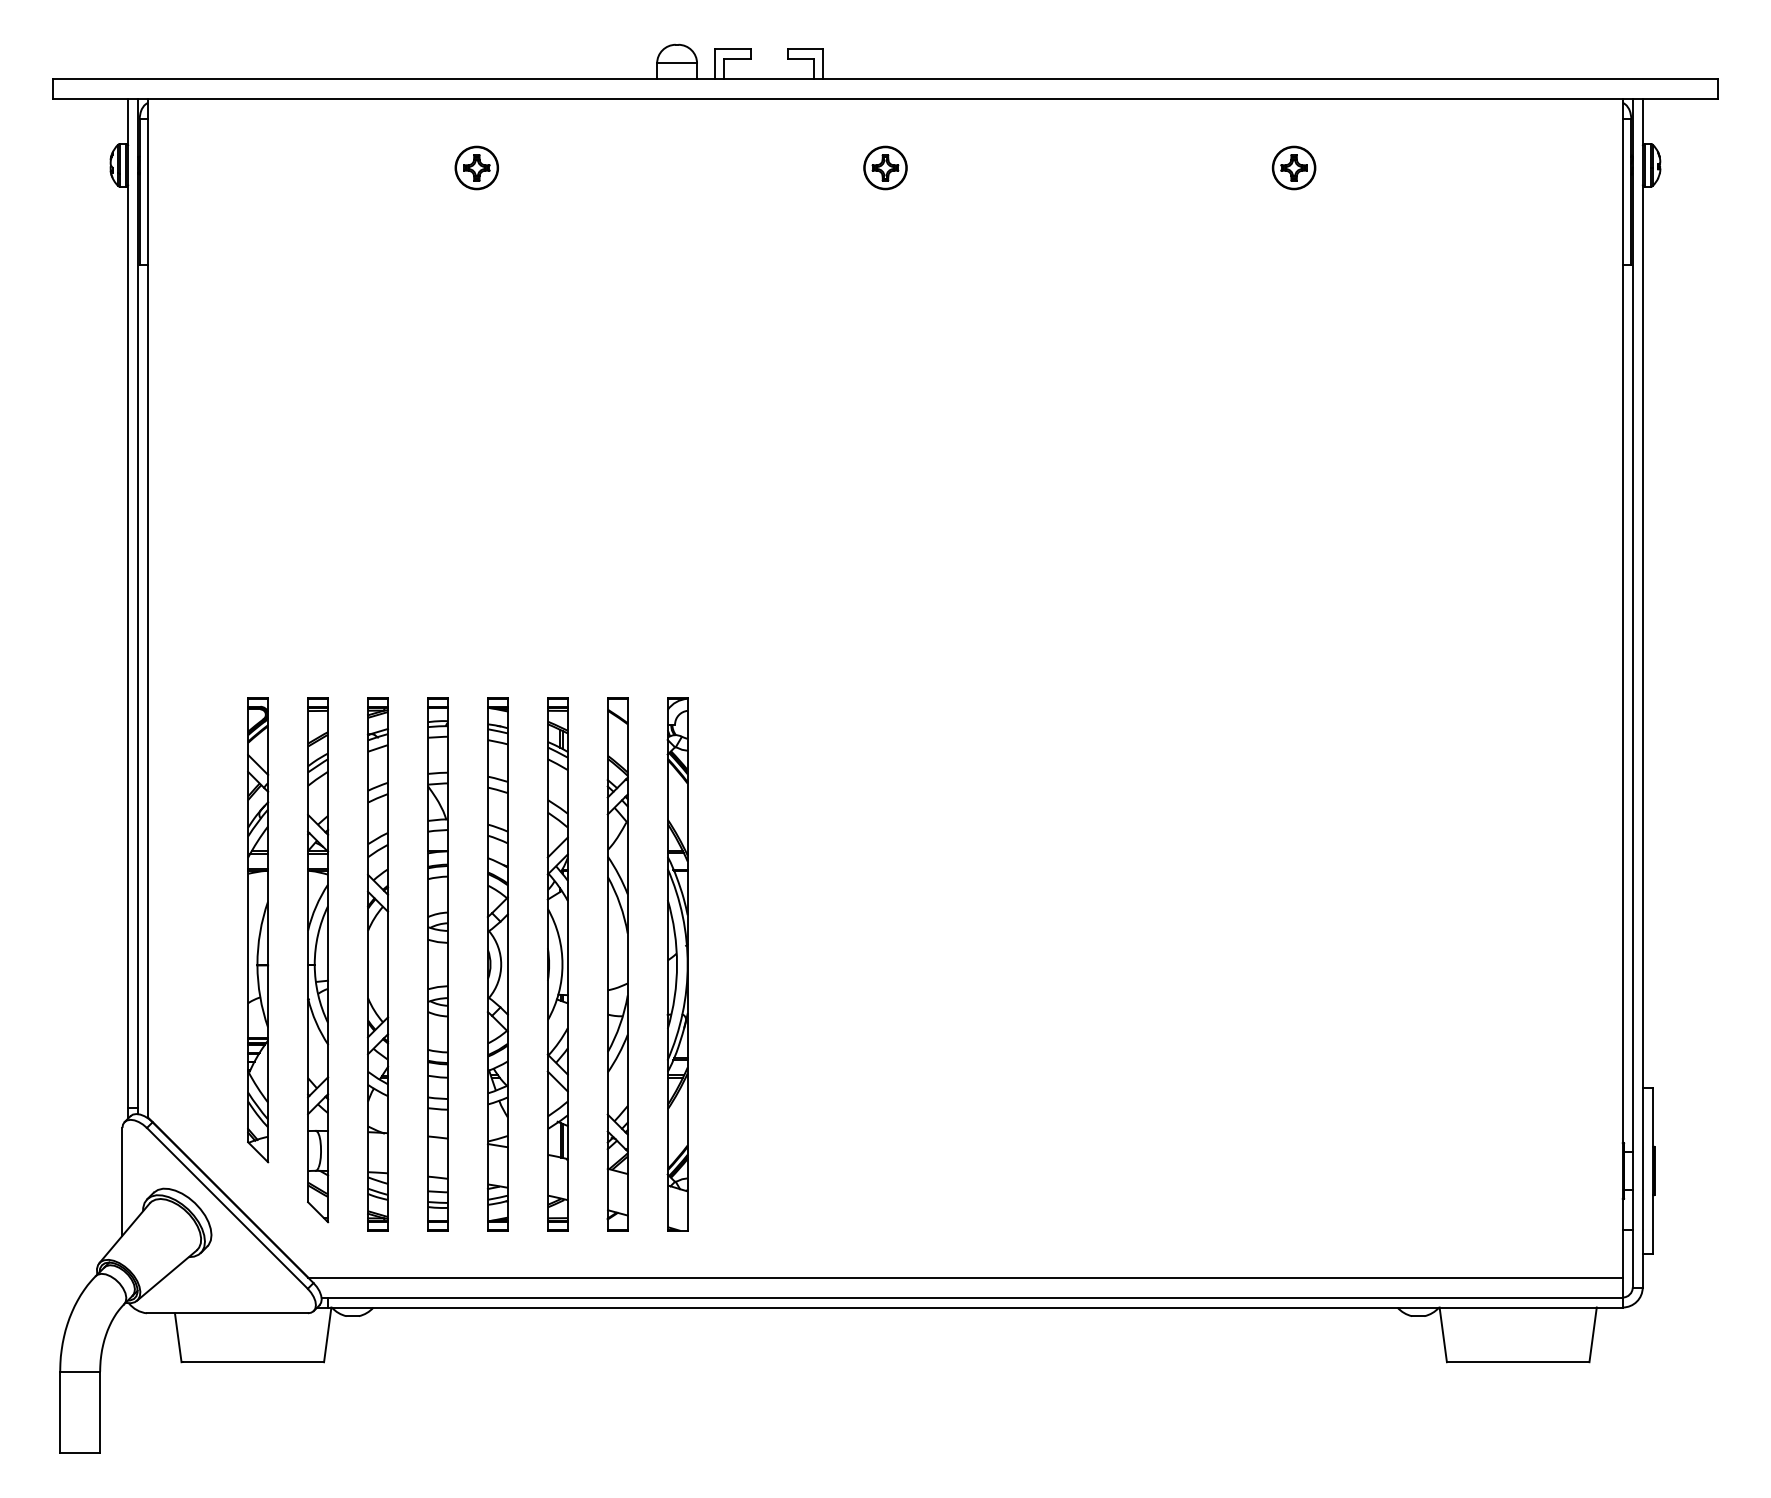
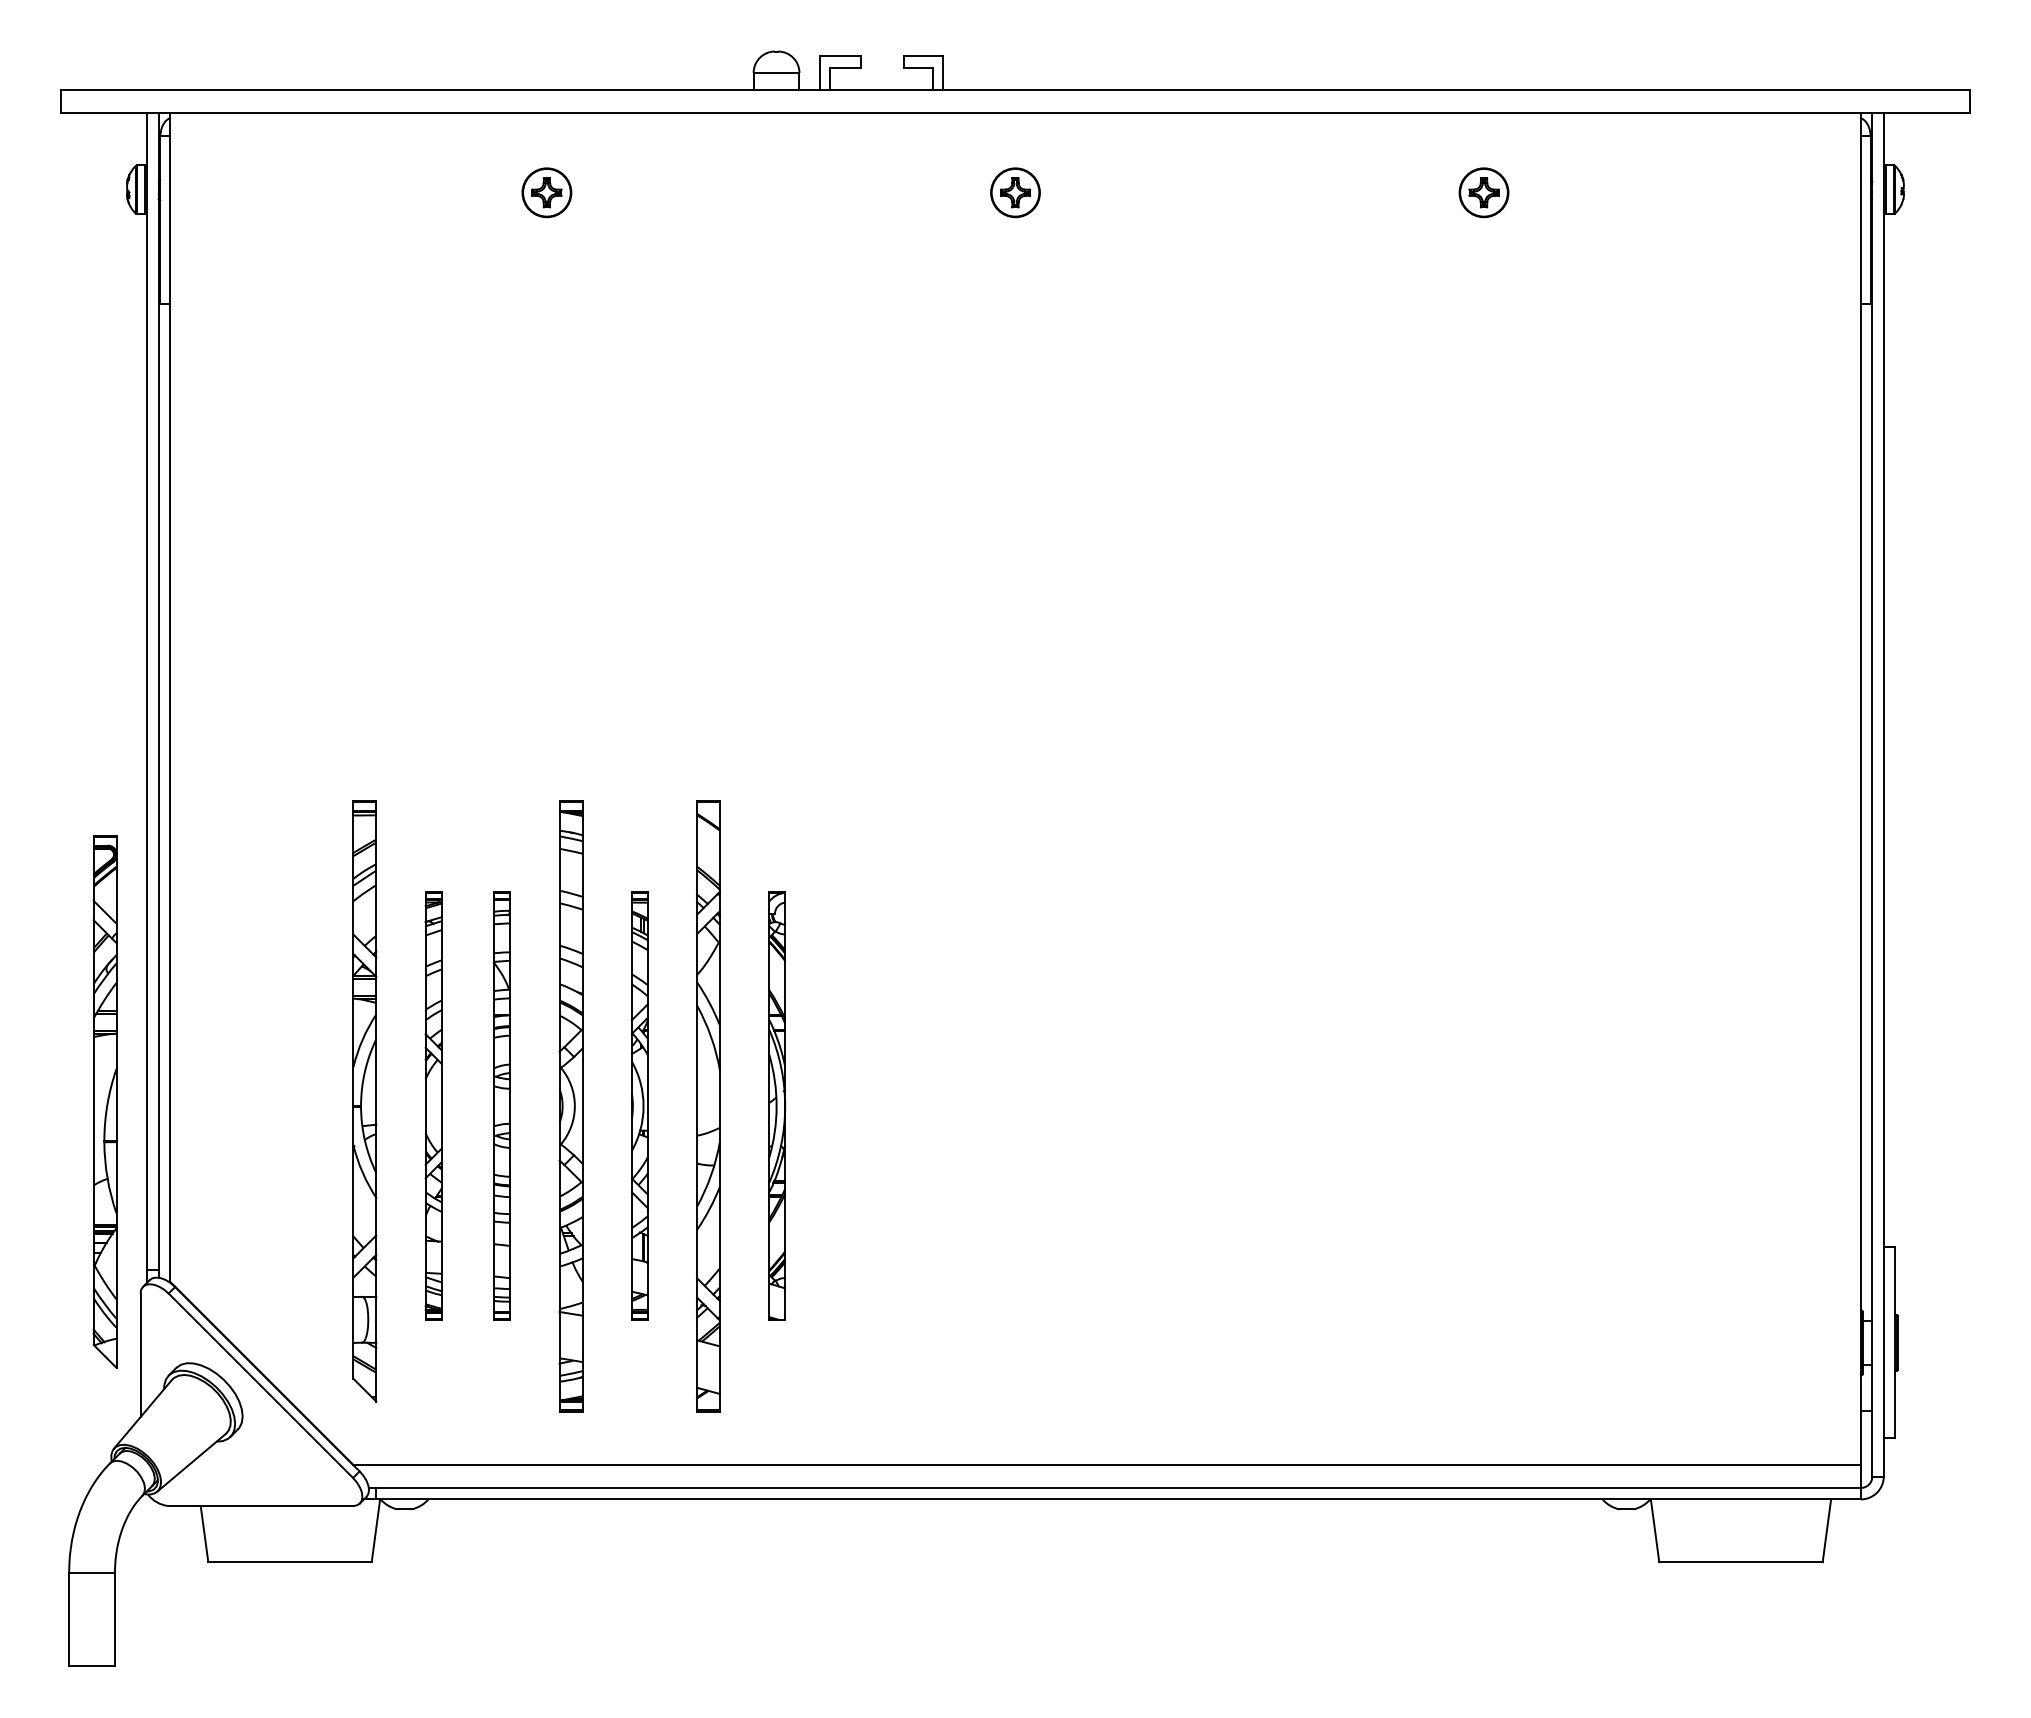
part: (257, 929) -> (104, 1101), moved
part: (377, 964) -> (433, 1106), size x0.7
part: (438, 964) -> (502, 1106), size x0.7
part: (557, 964) -> (639, 1106), size x0.7
part: (677, 964) -> (776, 1106), size x0.7

